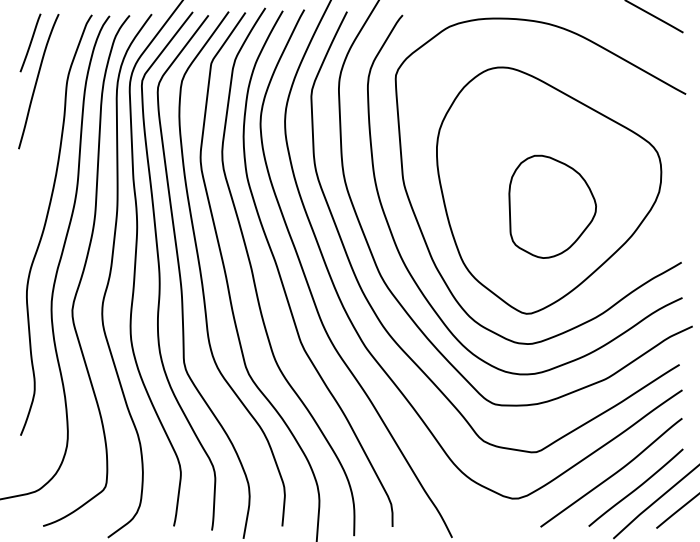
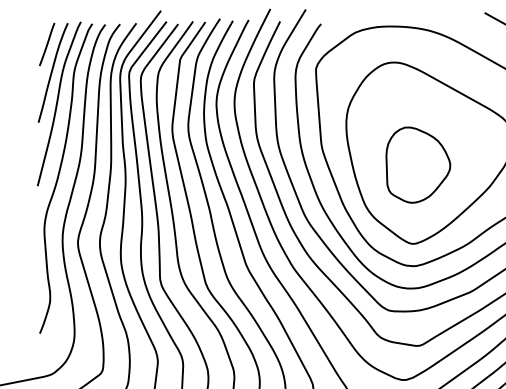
curve: (45, 121) -> (58, 102), added
part: (552, 206) -> (418, 164), moved

